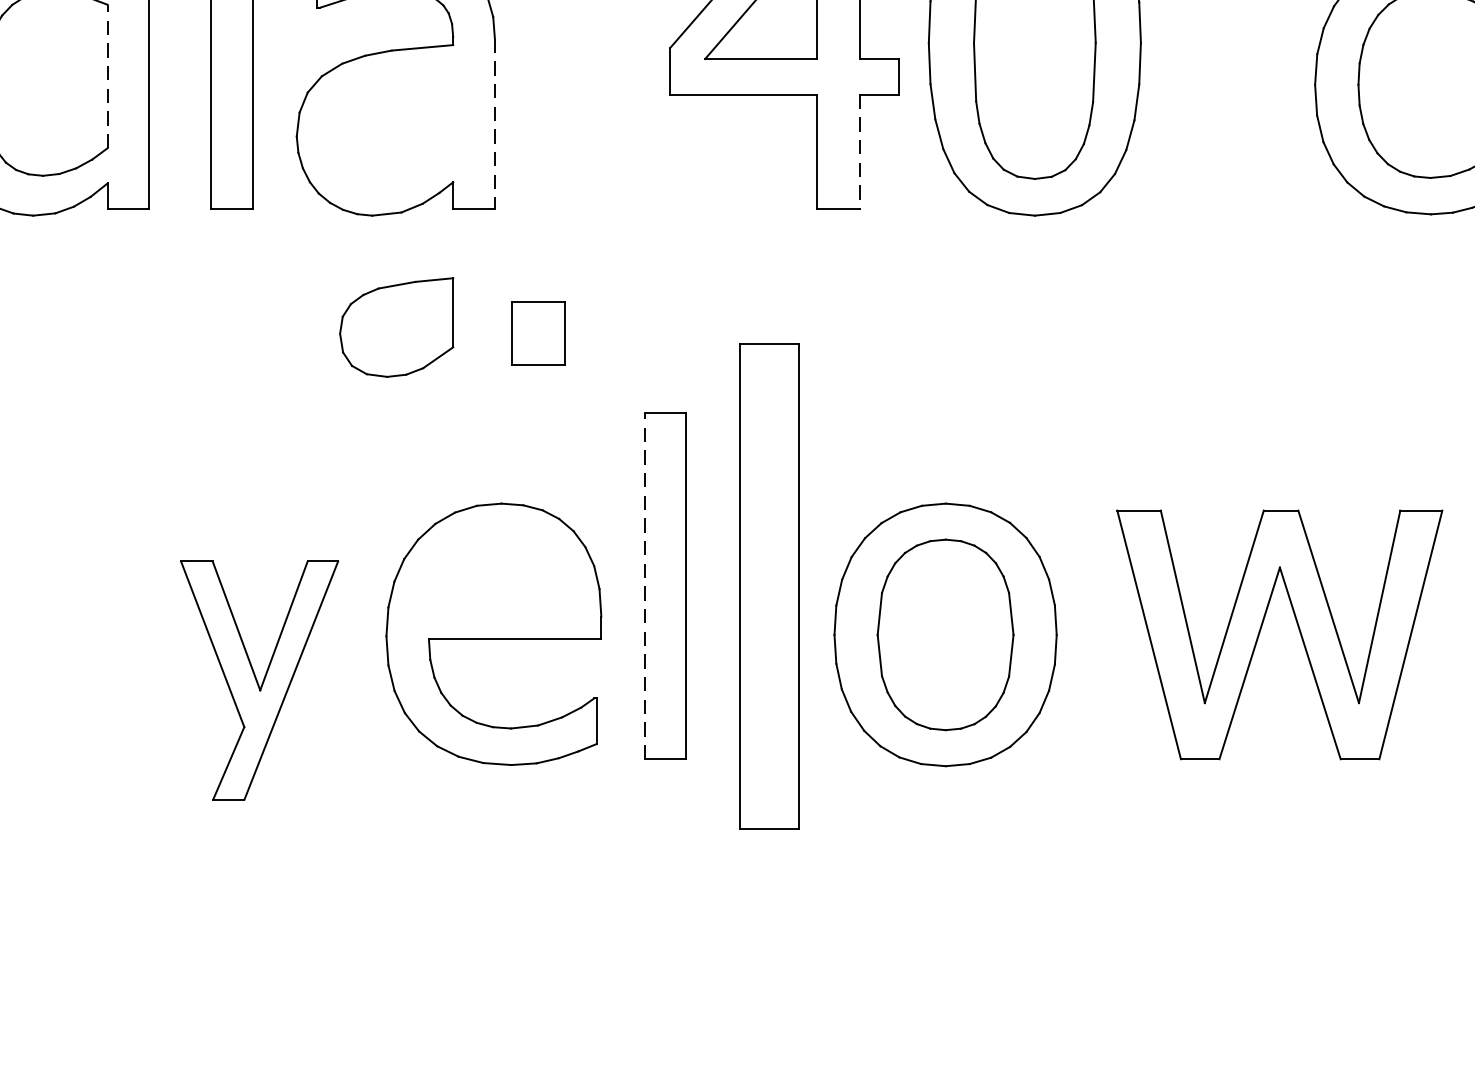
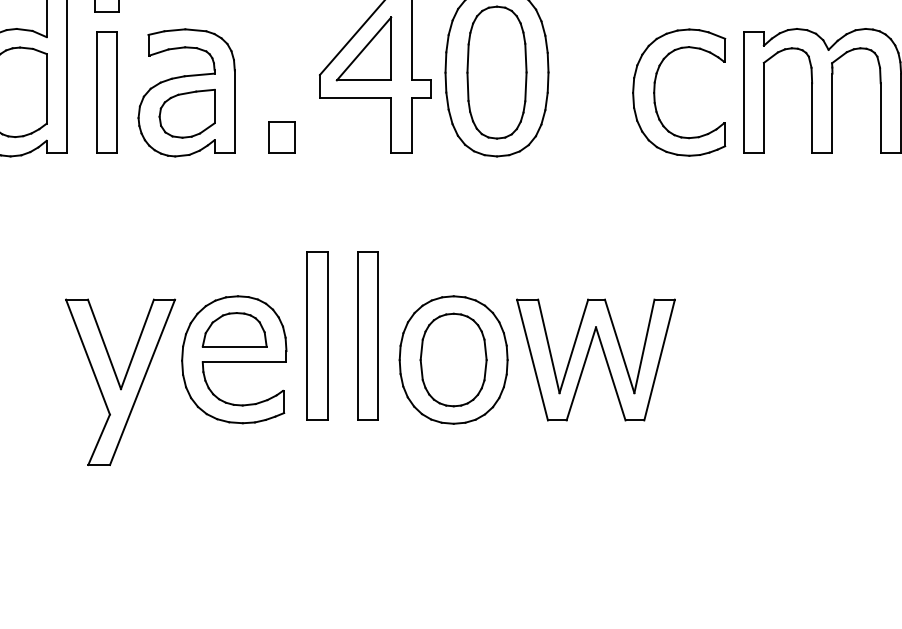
line: (107, 75) -> (46, 88), dashed -> solid
line: (494, 125) -> (234, 112), dashed -> solid
line: (858, 151) -> (411, 125), dashed -> solid
part: (395, 326) -> (186, 113), moved
part: (537, 333) -> (281, 137), moved
part: (494, 572) -> (234, 329), added
line: (644, 584) -> (307, 335), dashed -> solid
part: (768, 584) -> (367, 335), size x0.71
part: (1264, 625) -> (588, 355), moved
part: (259, 679) -> (120, 381), size x1.43

